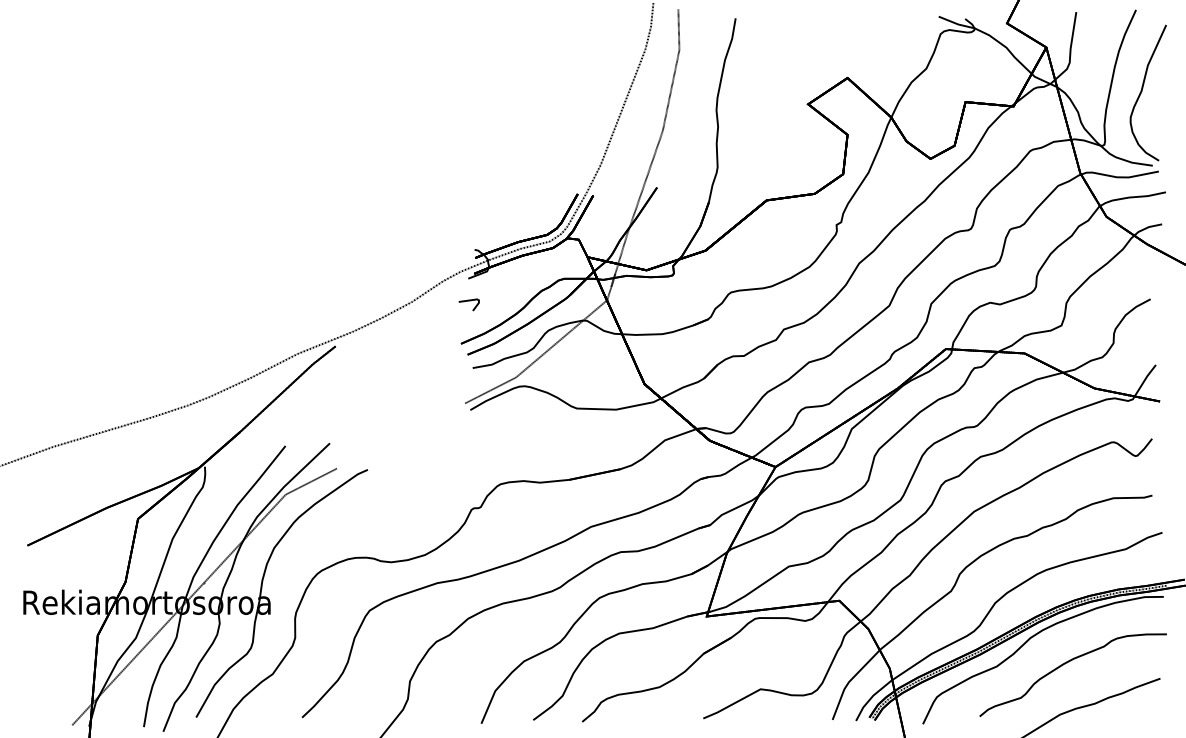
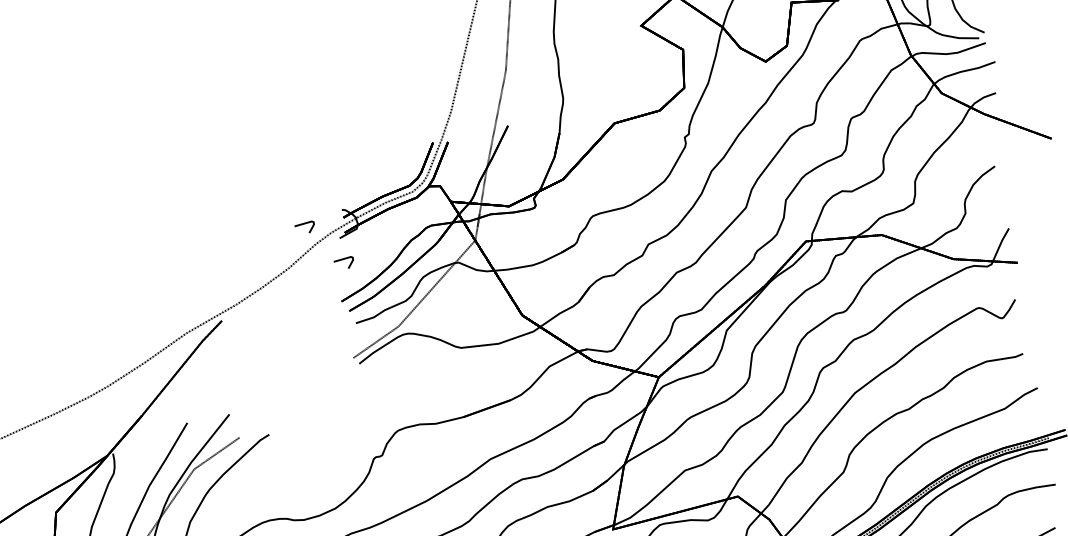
line: (433, 259) -> (303, 224), added

